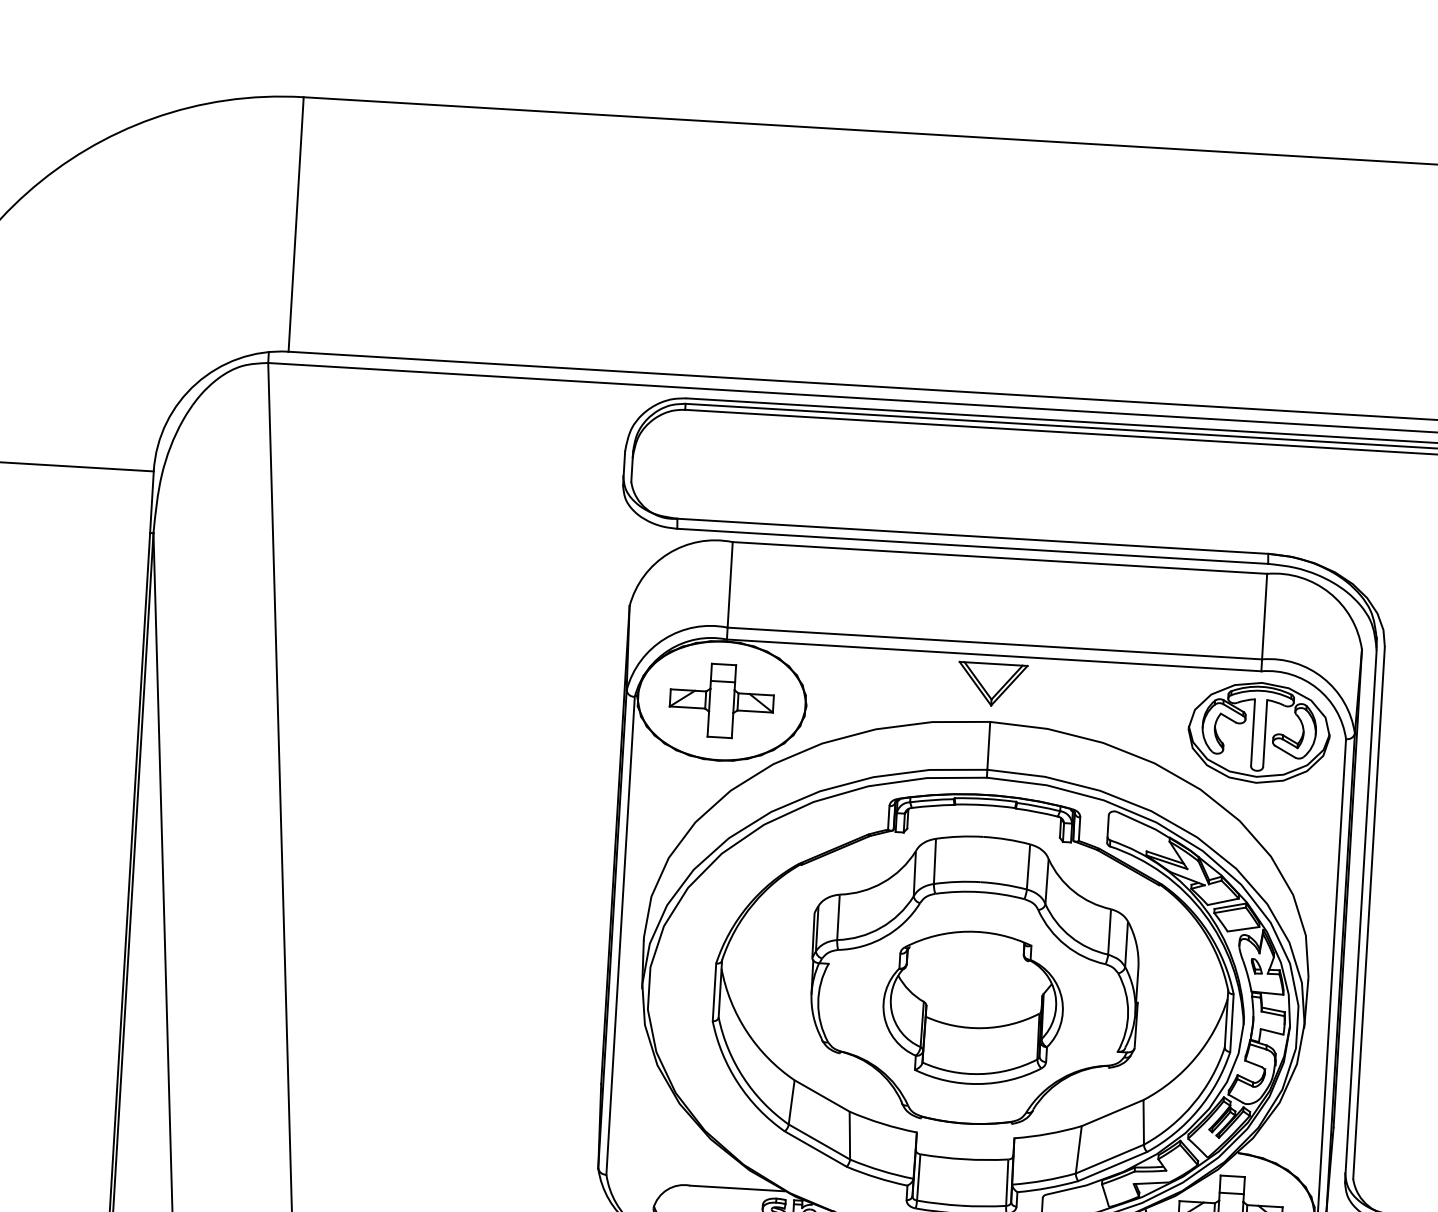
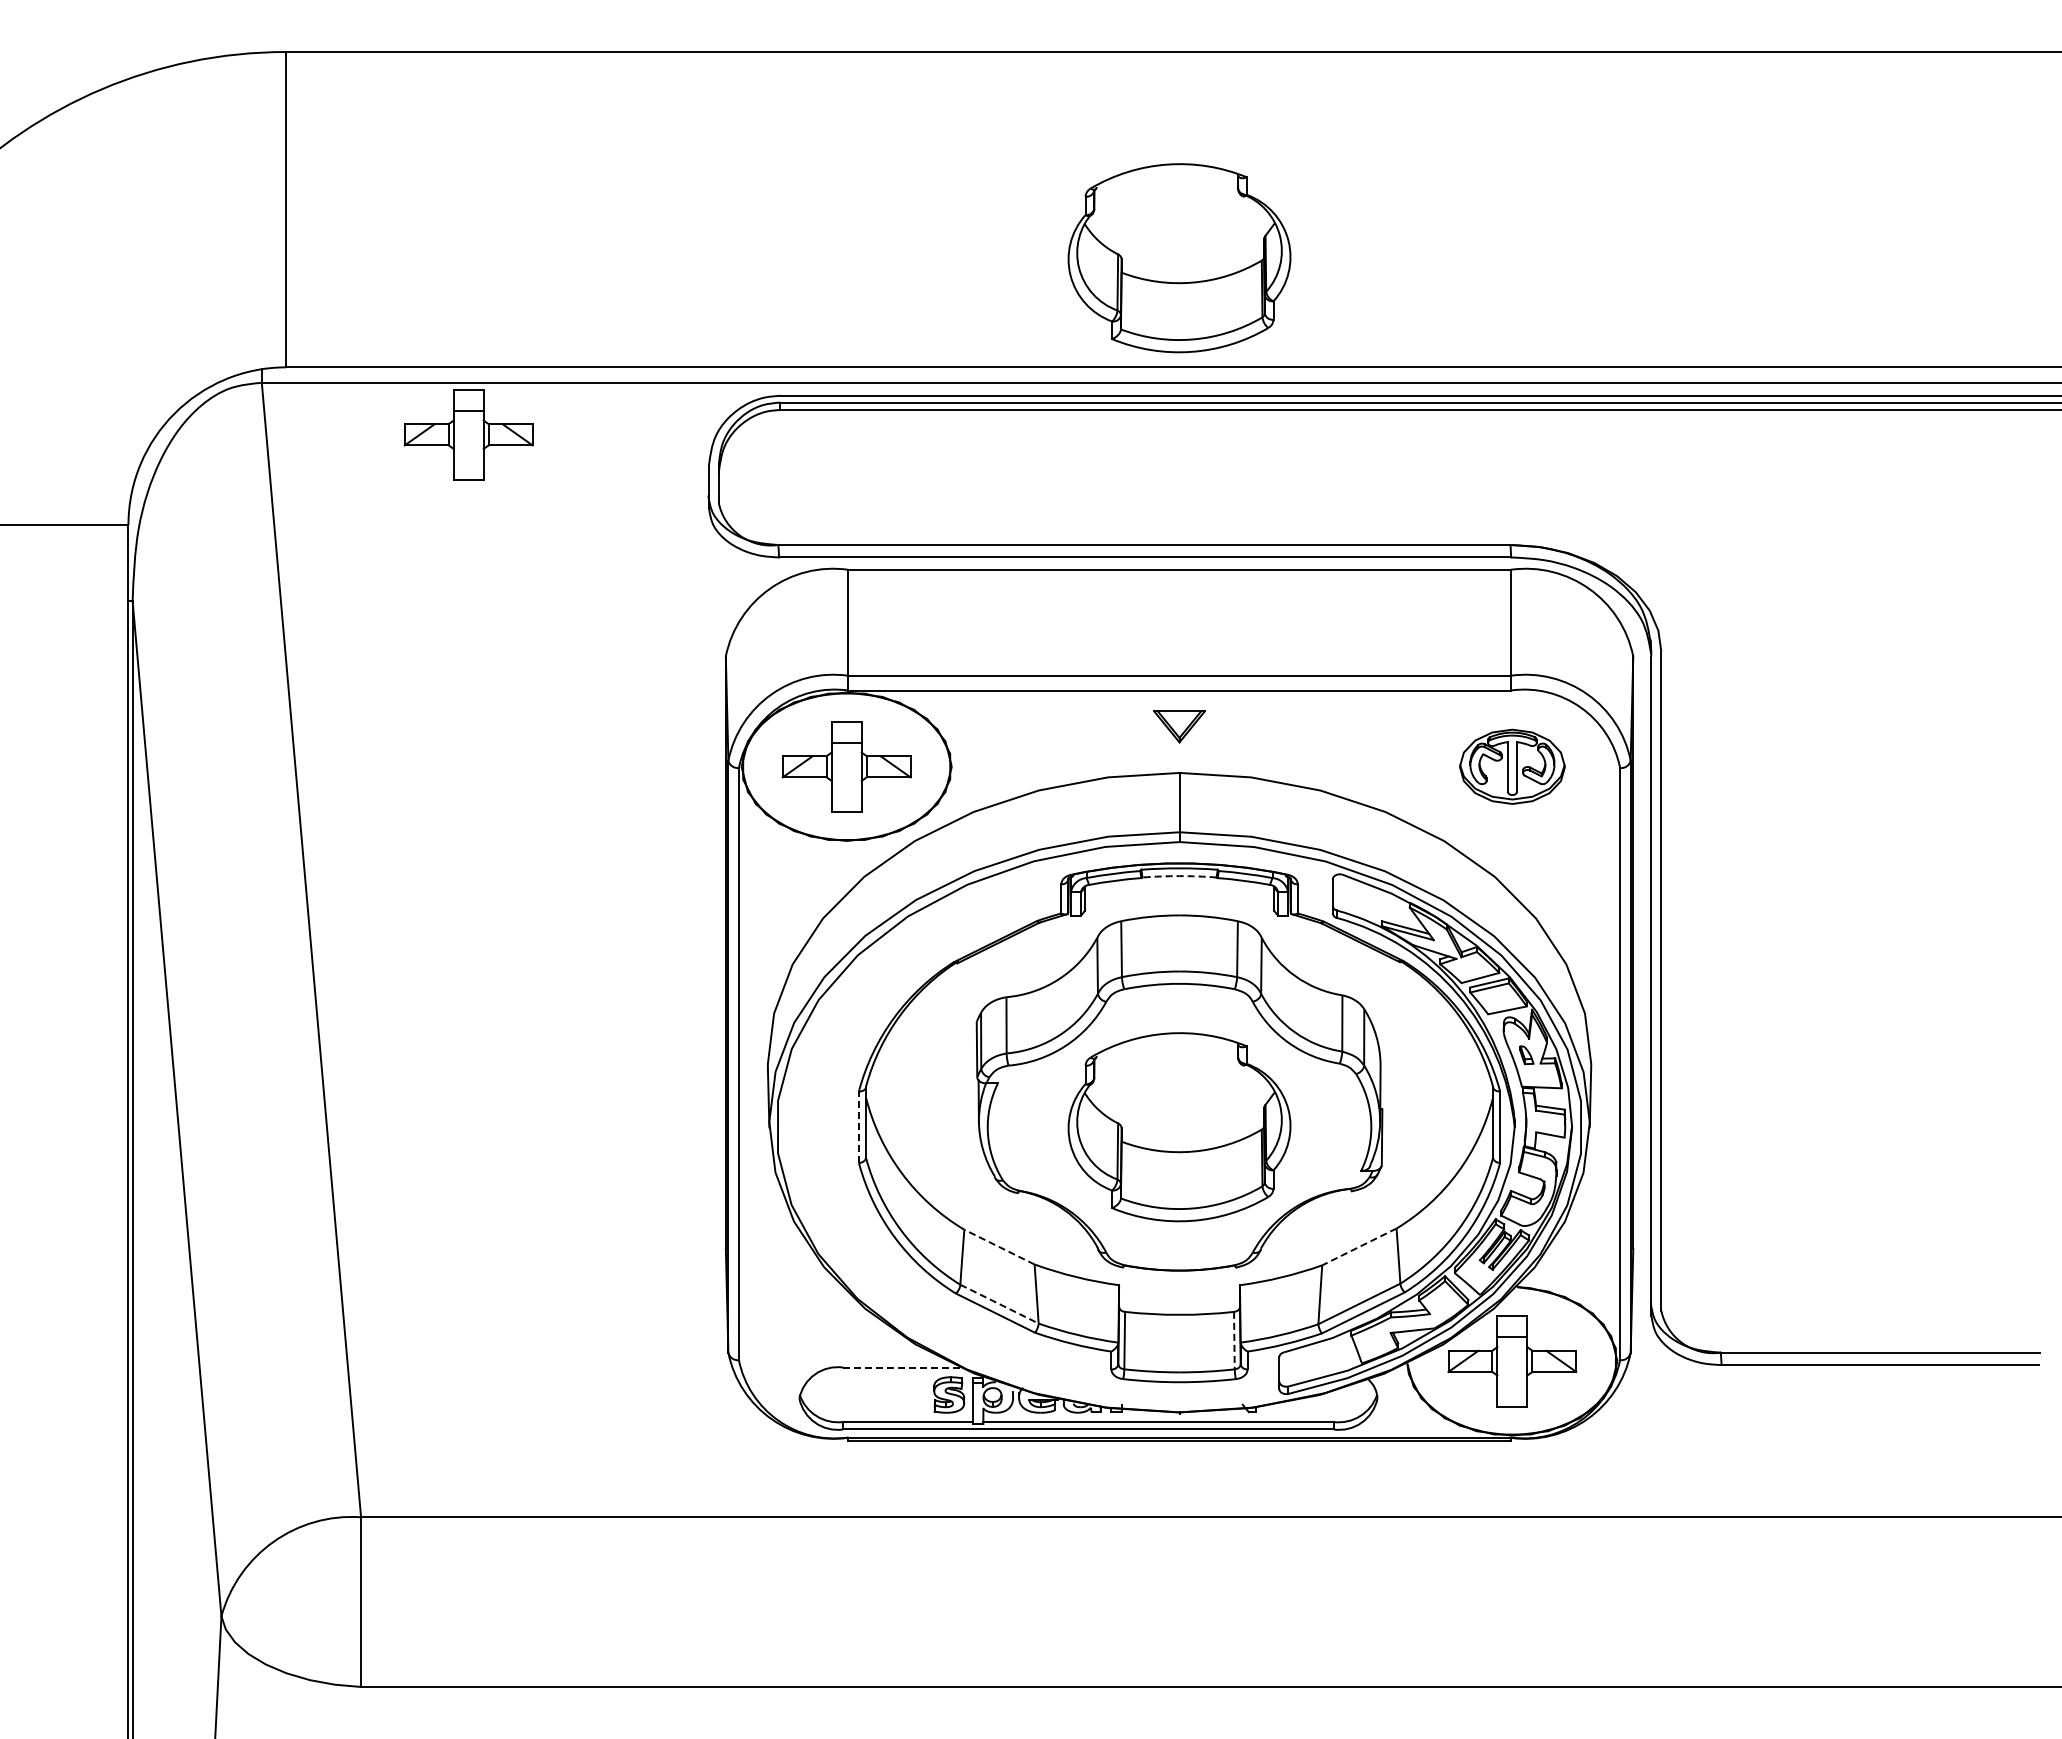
part: (1014, 306) -> (1179, 258), added
part: (432, 414) -> (468, 434), added
part: (992, 684) -> (1179, 726), size x0.6
part: (1259, 732) -> (1512, 766), size x0.6
arc: (985, 805) -> (1179, 876), solid -> dashed
line: (714, 992) -> (858, 1127), solid -> dashed
line: (822, 1095) -> (999, 1246), solid -> dashed
line: (1111, 1113) -> (1358, 1247), solid -> dashed
line: (819, 1142) -> (999, 1304), solid -> dashed
line: (1007, 1183) -> (1234, 1341), solid -> dashed
line: (737, 1188) -> (901, 1367), solid -> dashed

